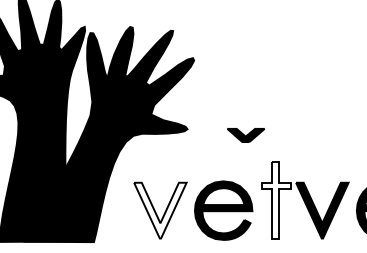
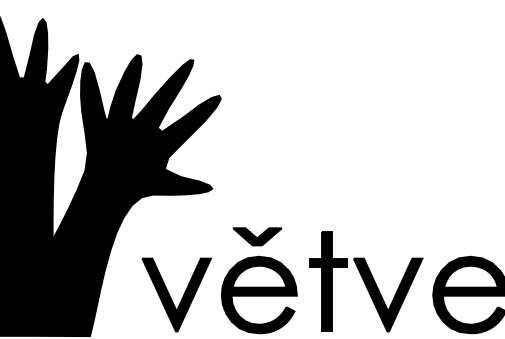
part: (246, 135) -> (257, 236), moved
fill: (275, 200) -> (327, 281), added
fill: (160, 210) -> (176, 294), added

